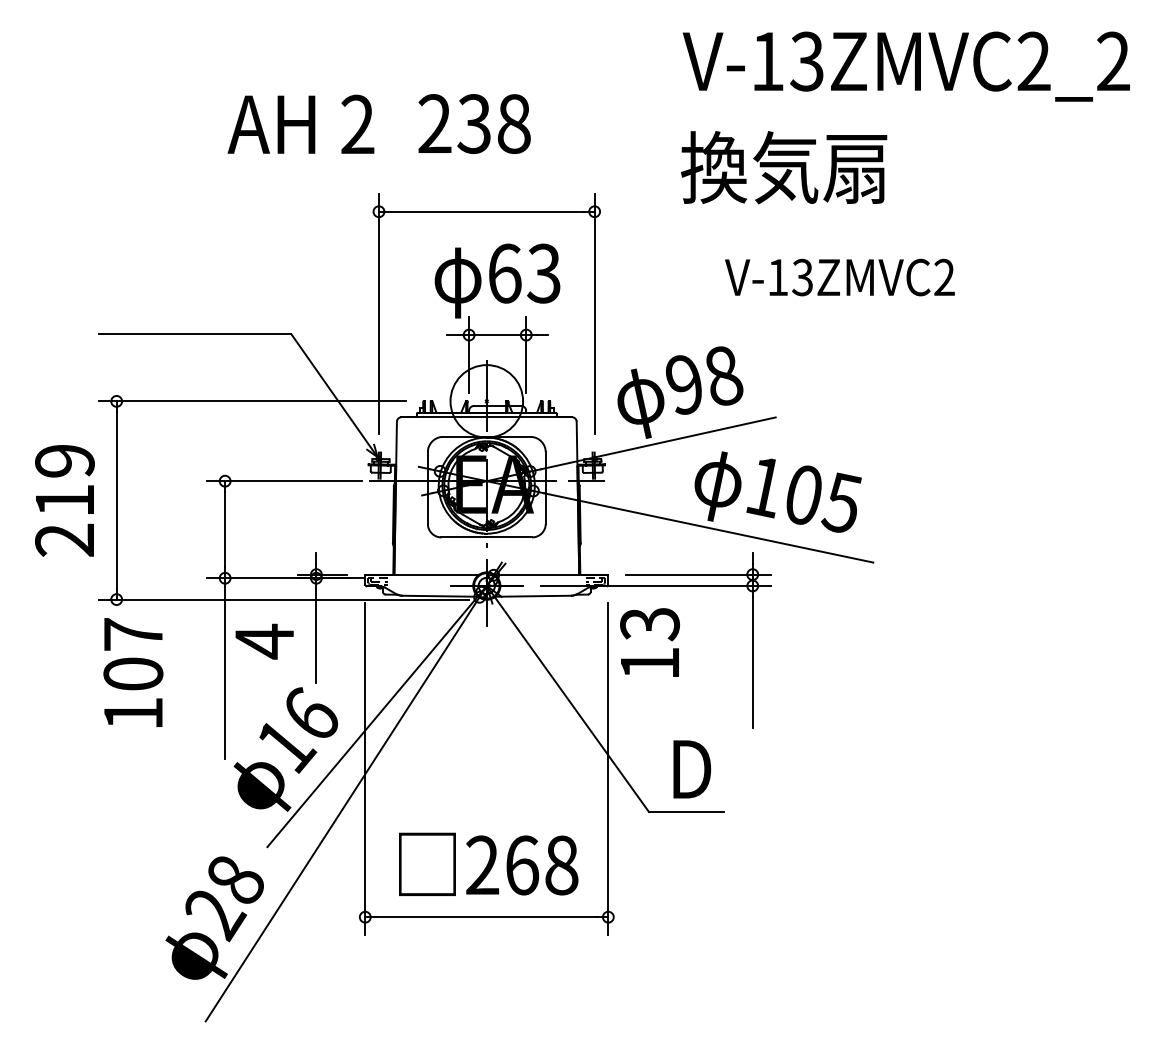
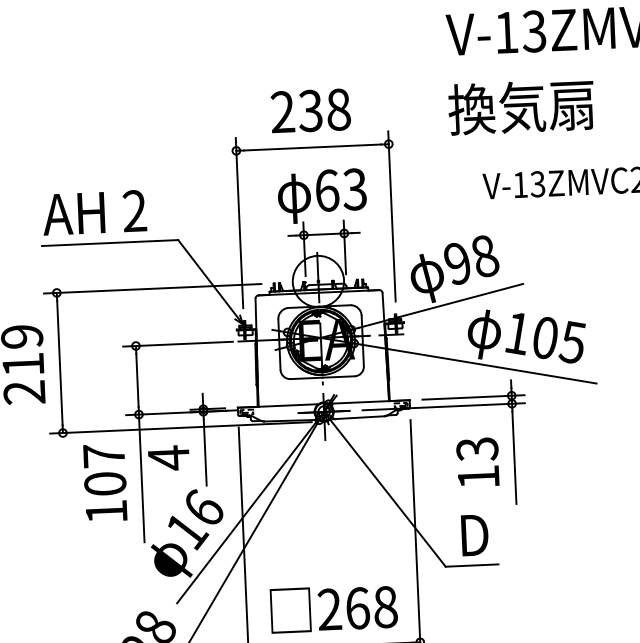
text: (300, 123) -> (94, 212), moved
text: (474, 123) -> (310, 110), moved
text: (649, 642) -> (477, 462), moved
text: (133, 672) -> (105, 482), moved

